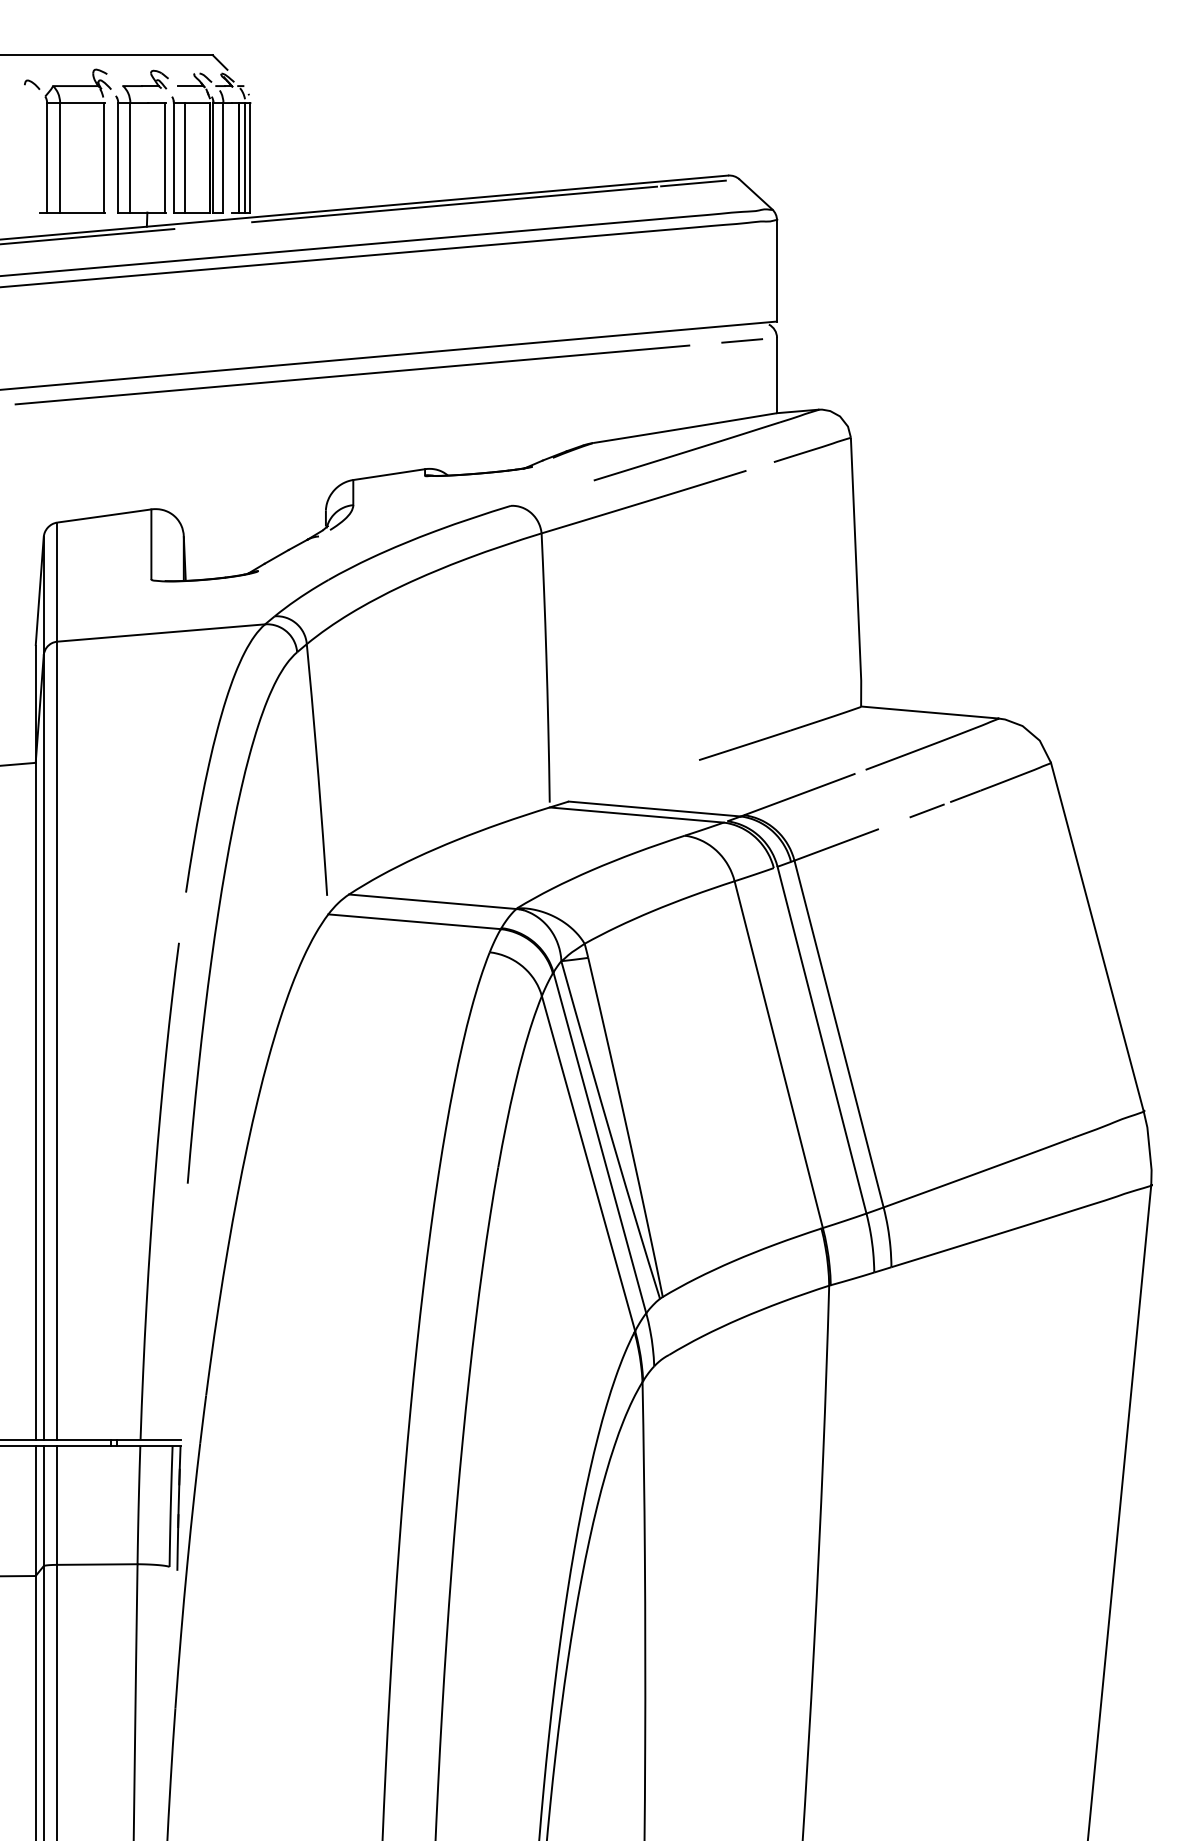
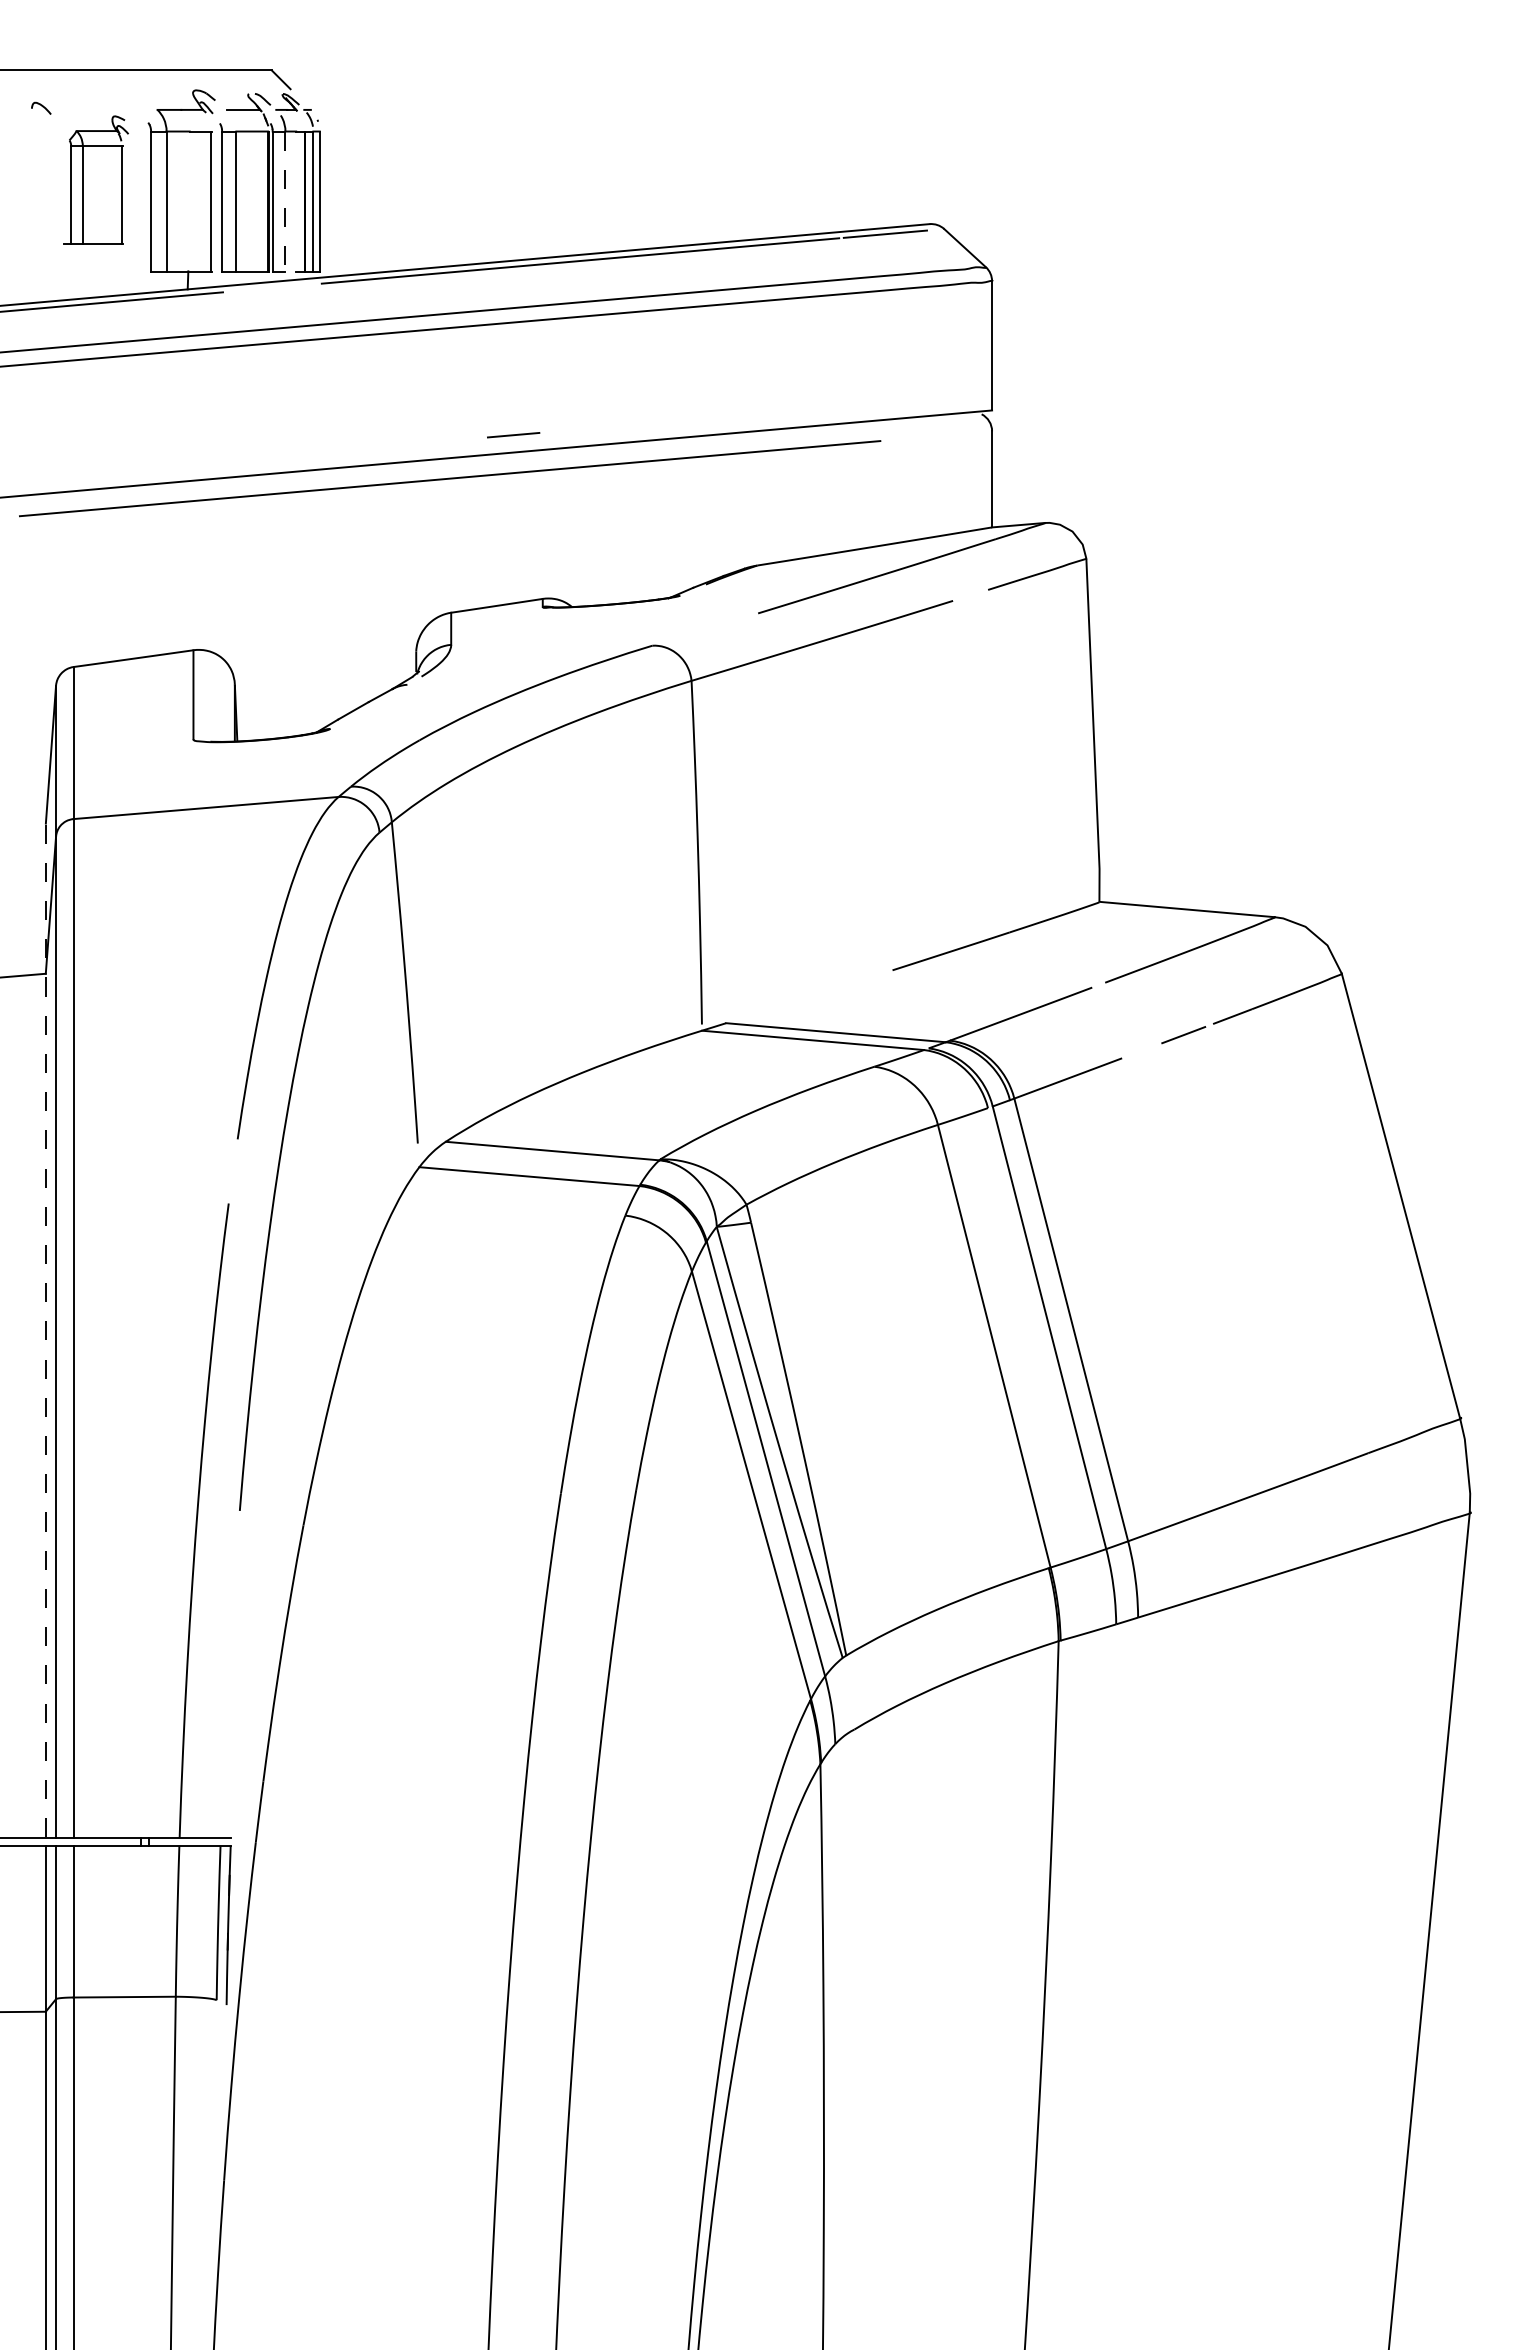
part: (75, 141) -> (96, 180), size x0.7
line: (223, 158) -> (285, 202), solid -> dashed
line: (742, 341) -> (513, 435), moved
line: (35, 1043) -> (45, 1331), solid -> dashed

